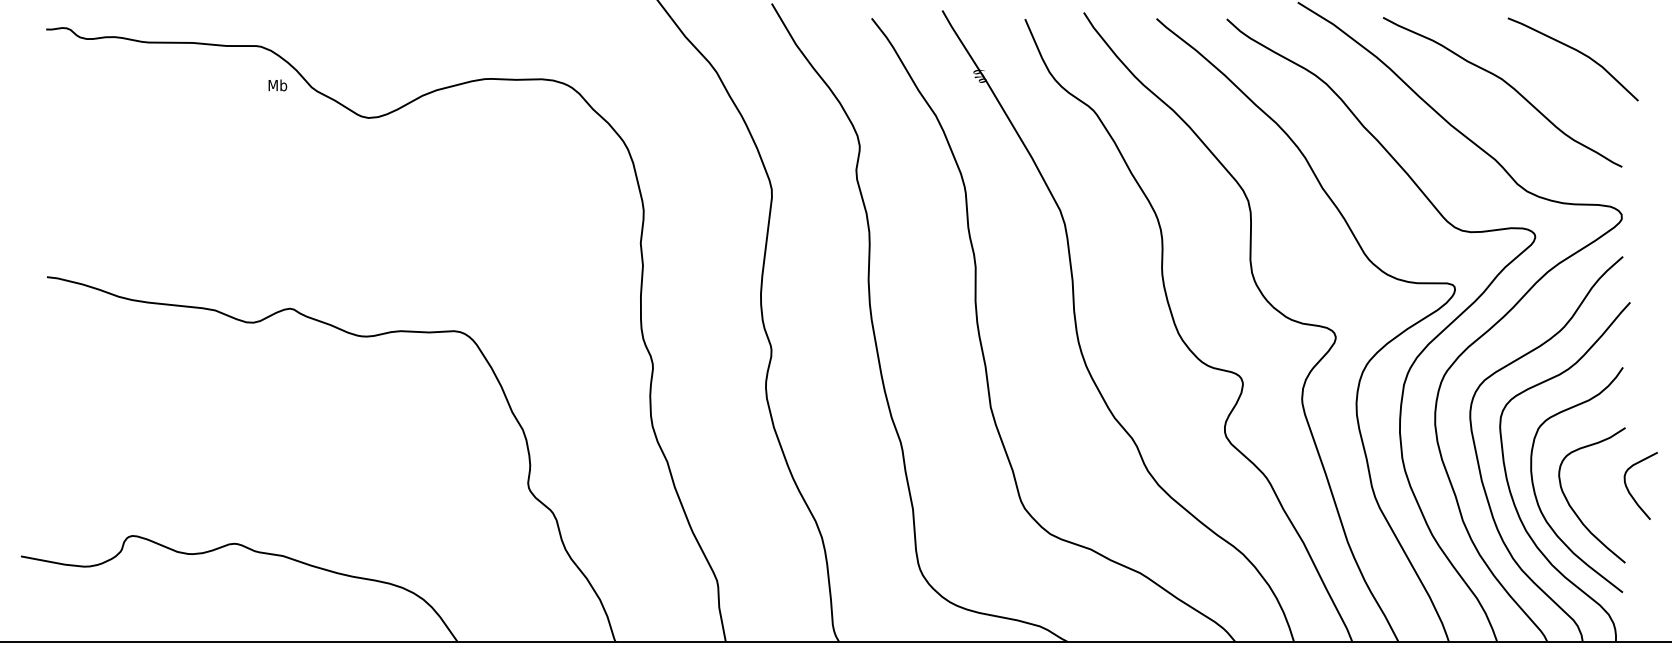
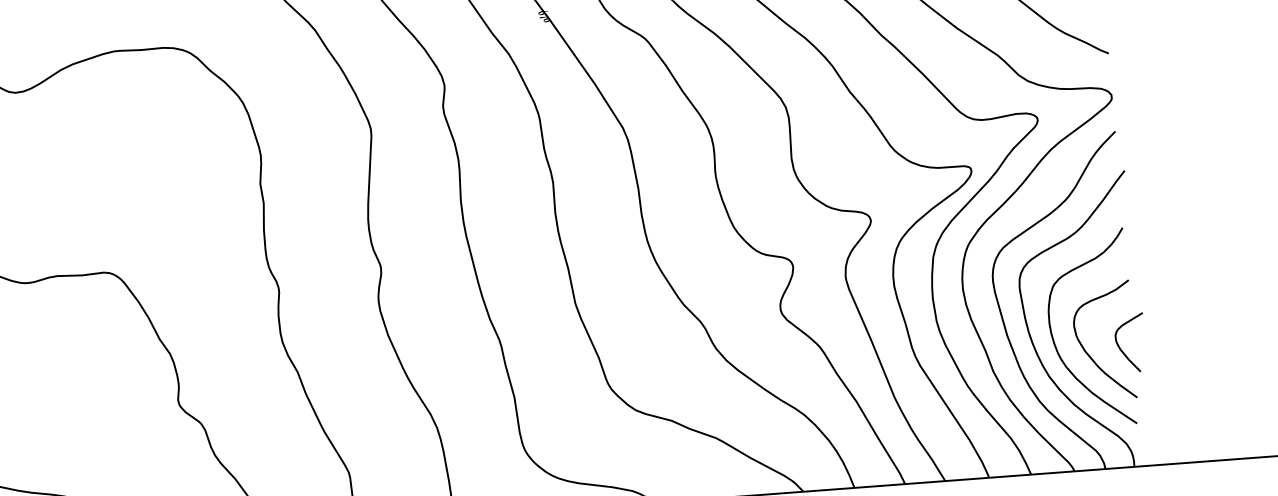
curve: (1629, 490) -> (1120, 347), moved

